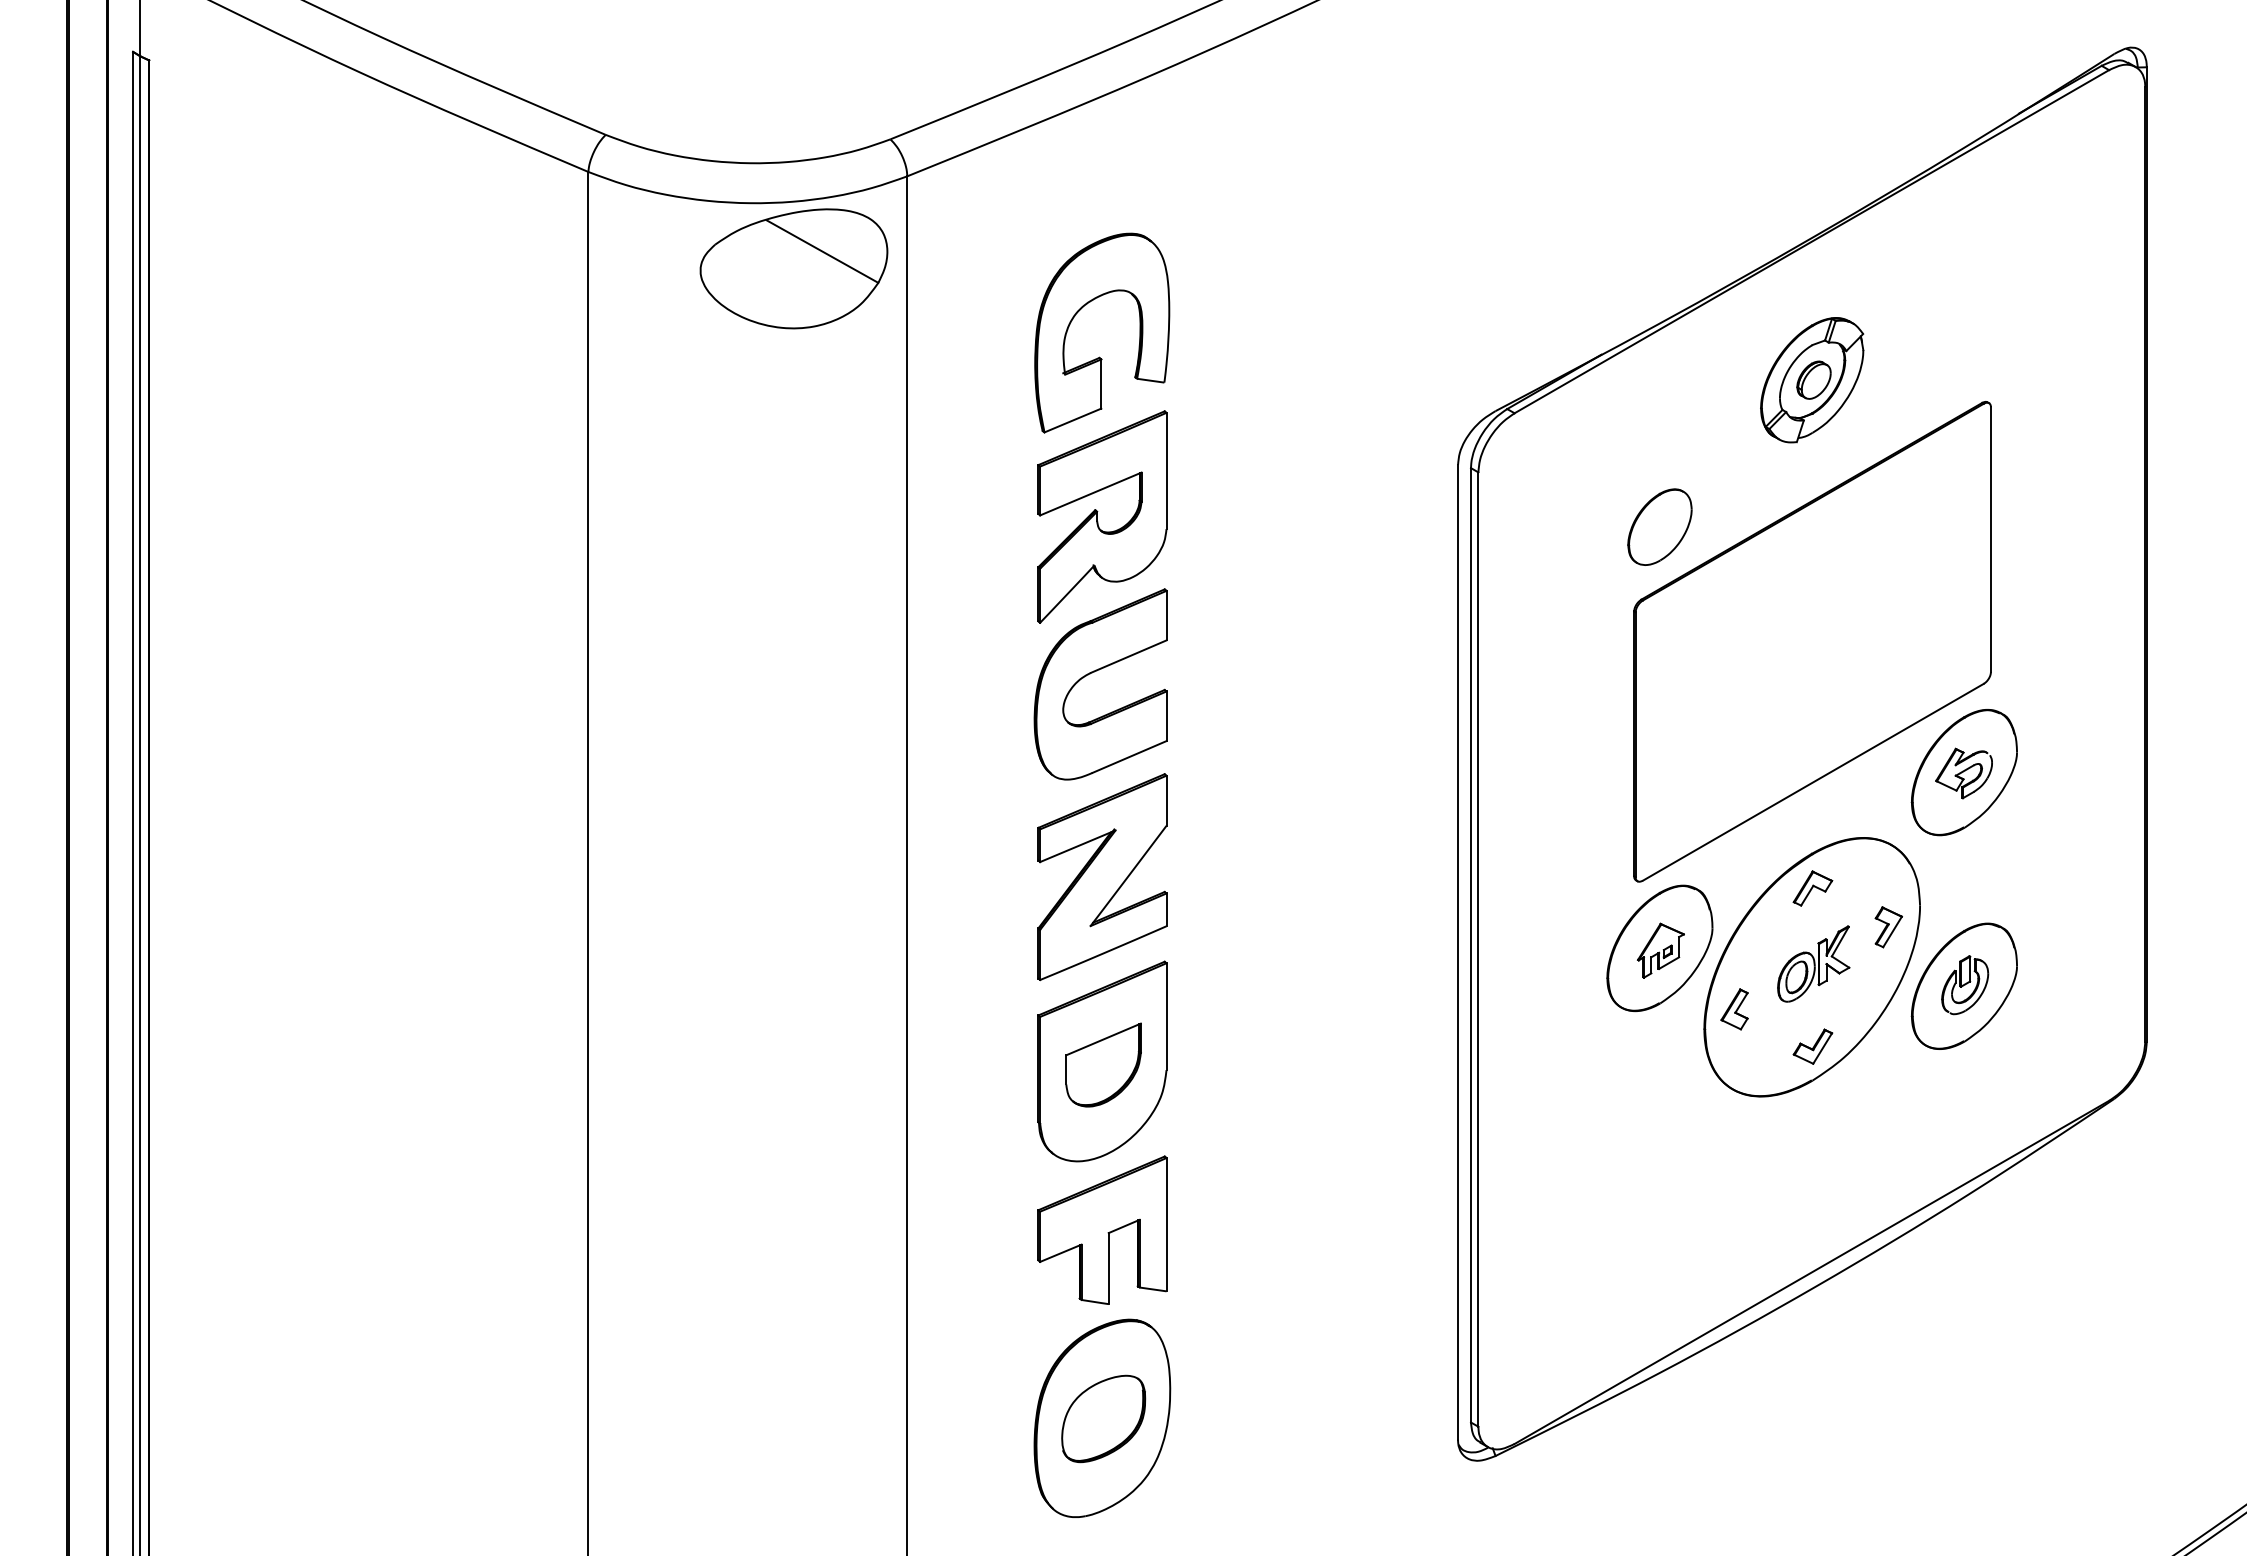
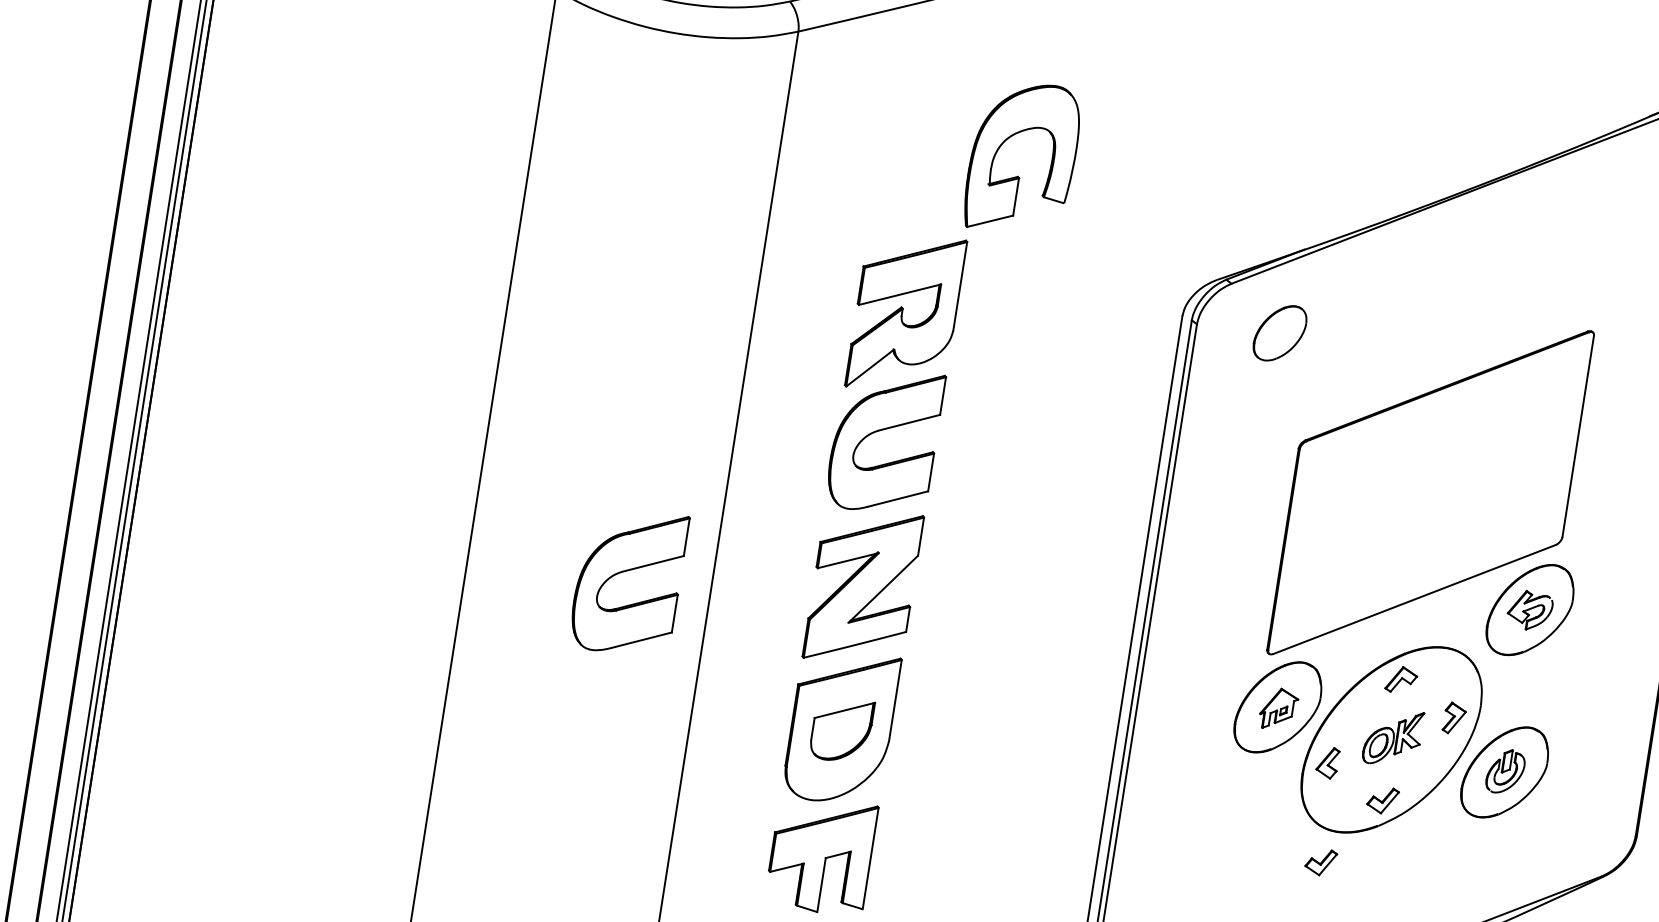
part: (793, 268) -> (701, 88), removed
part: (1099, 356) -> (1018, 175), moved
part: (1812, 380) -> (1461, 294), removed
part: (1659, 526) -> (1279, 332), moved
part: (796, 904) -> (627, 571), added
part: (1745, 1138) -> (1320, 862), added

